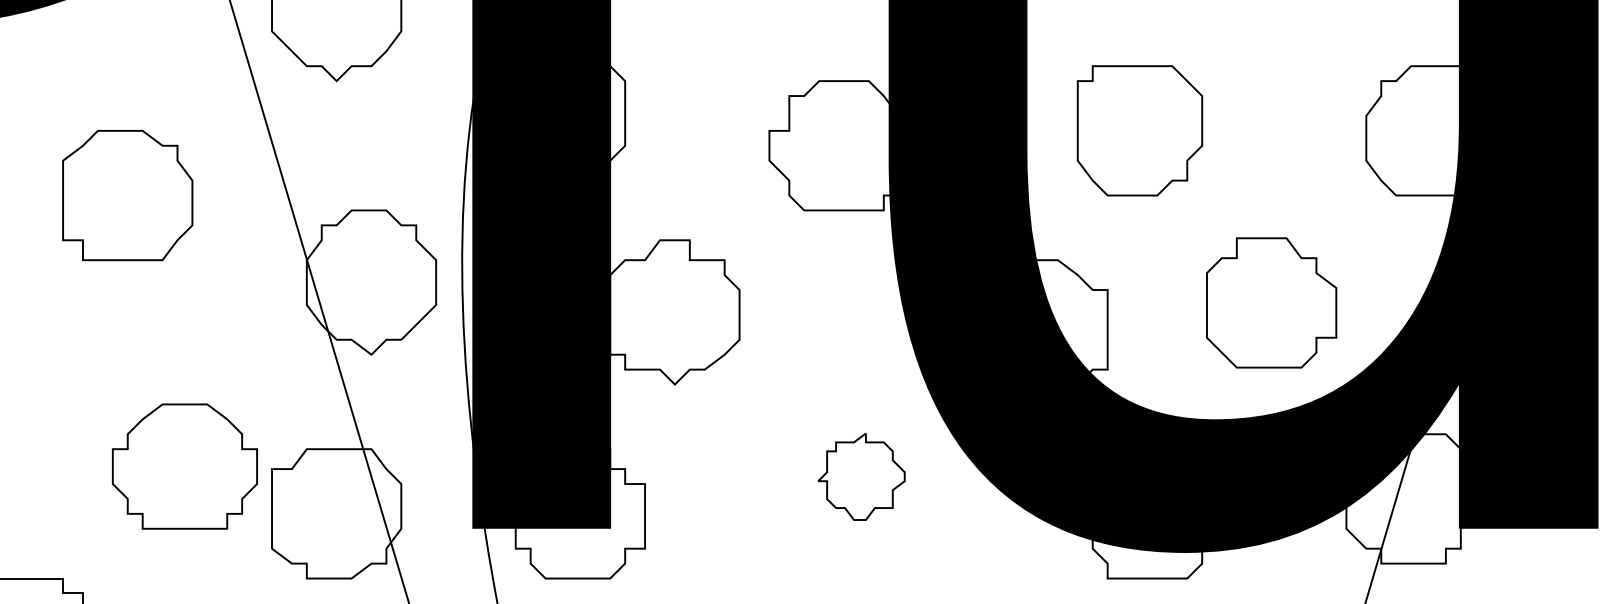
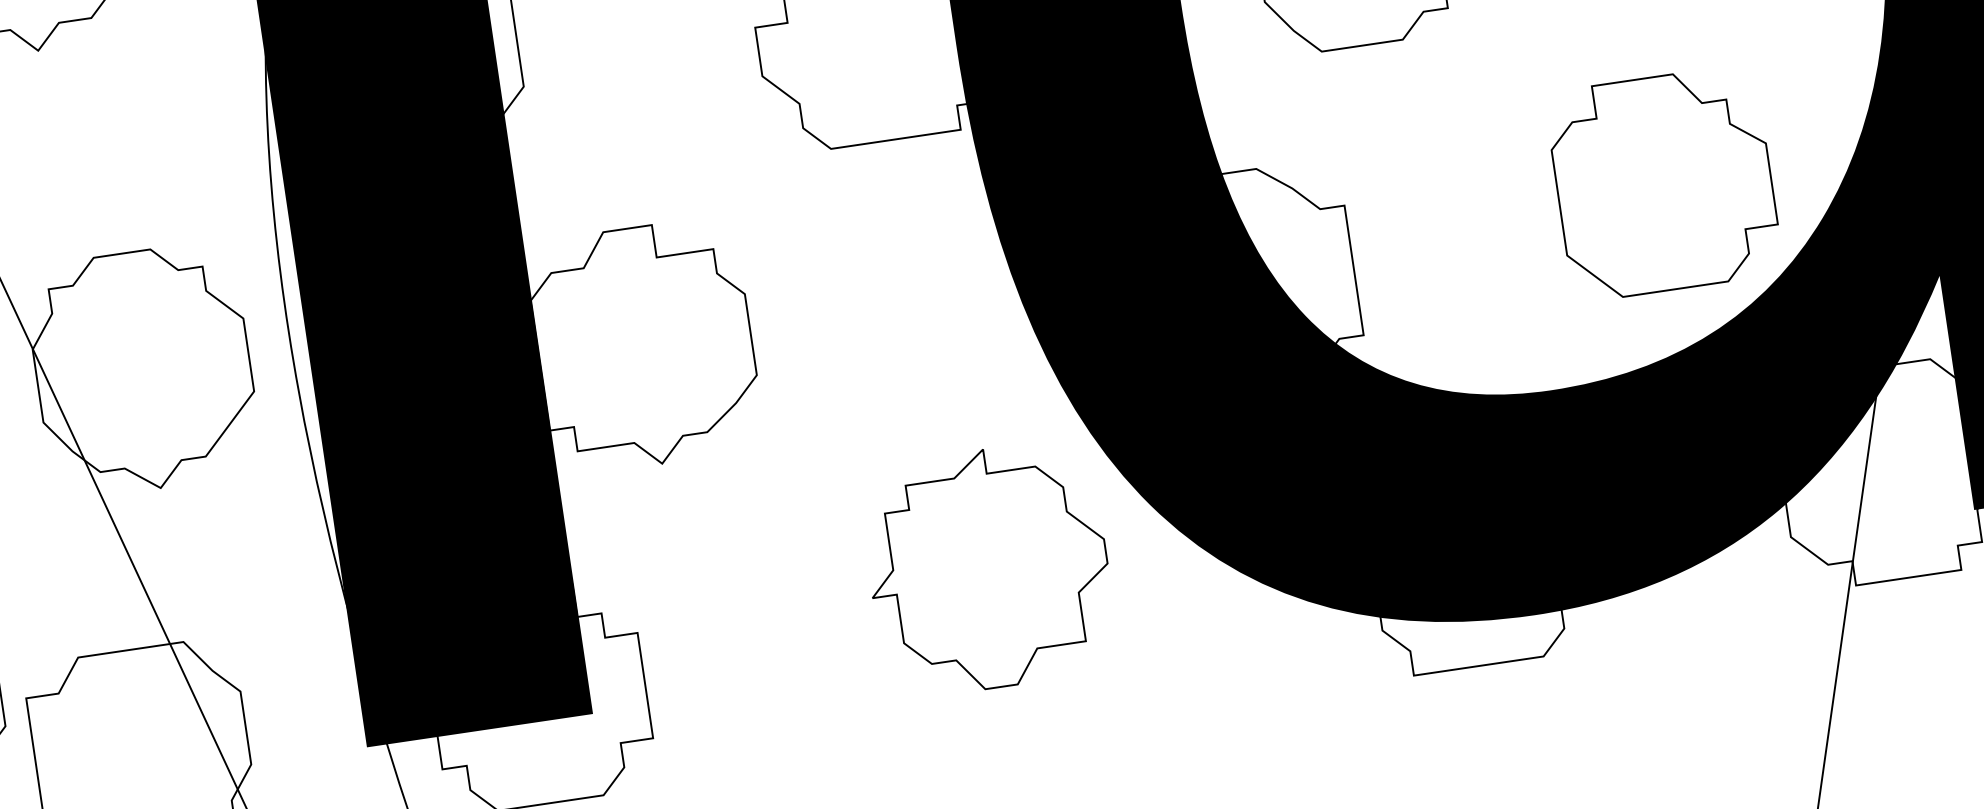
part: (1271, 302) -> (1663, 182), moved
part: (861, 476) -> (988, 568), size x1.67

